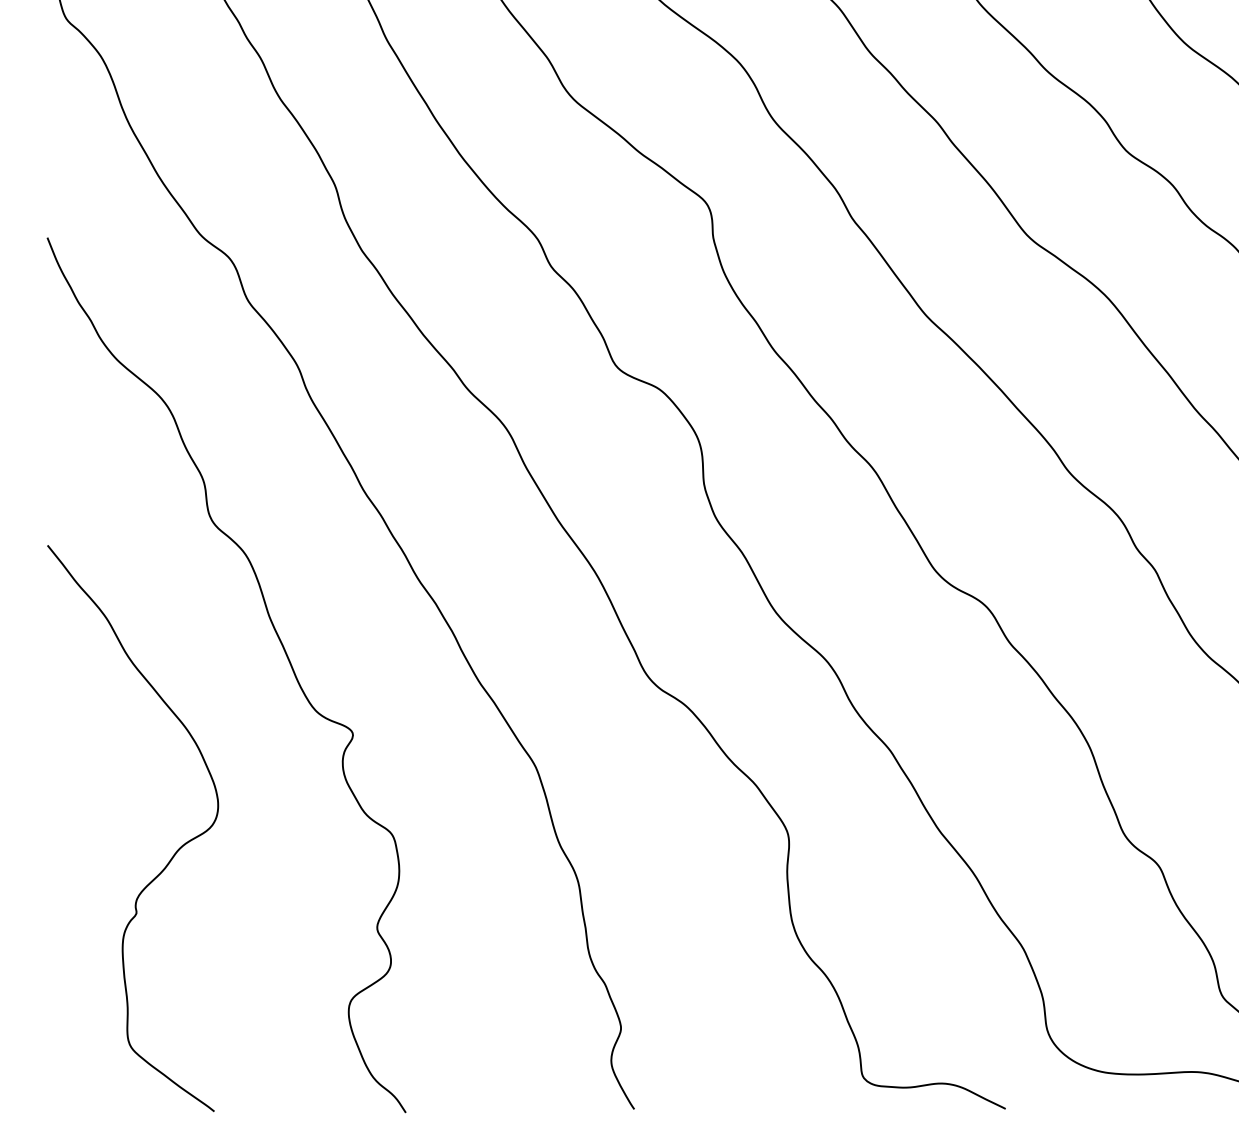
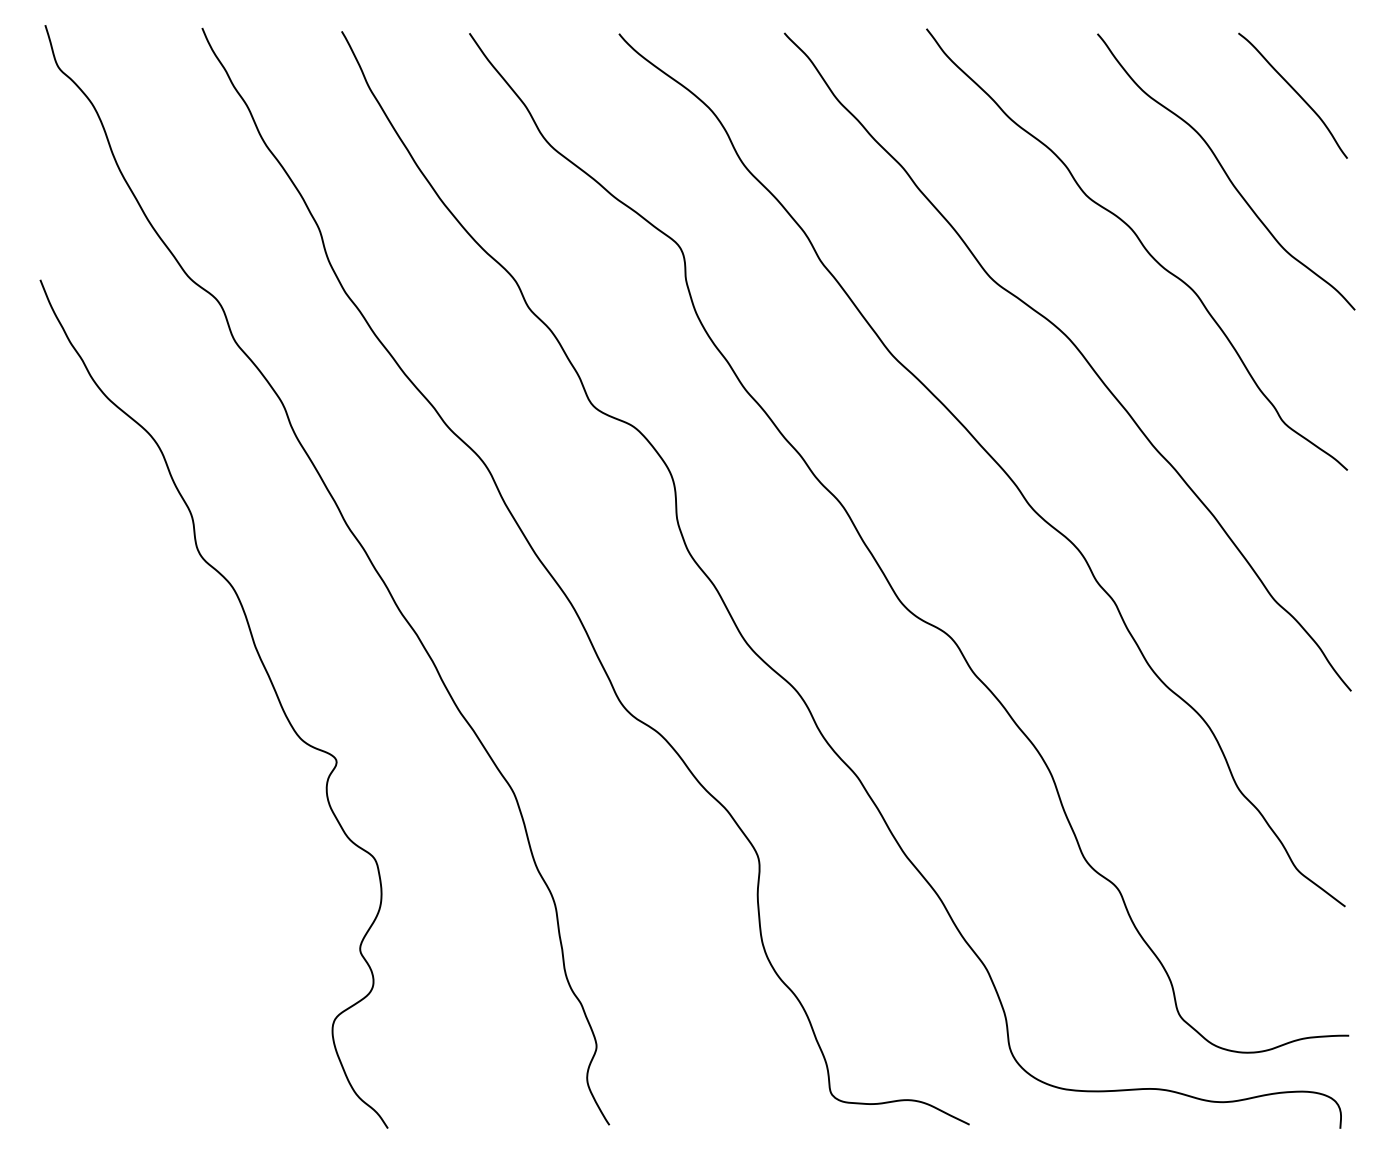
curve: (172, 856) -> (161, 879), removed

